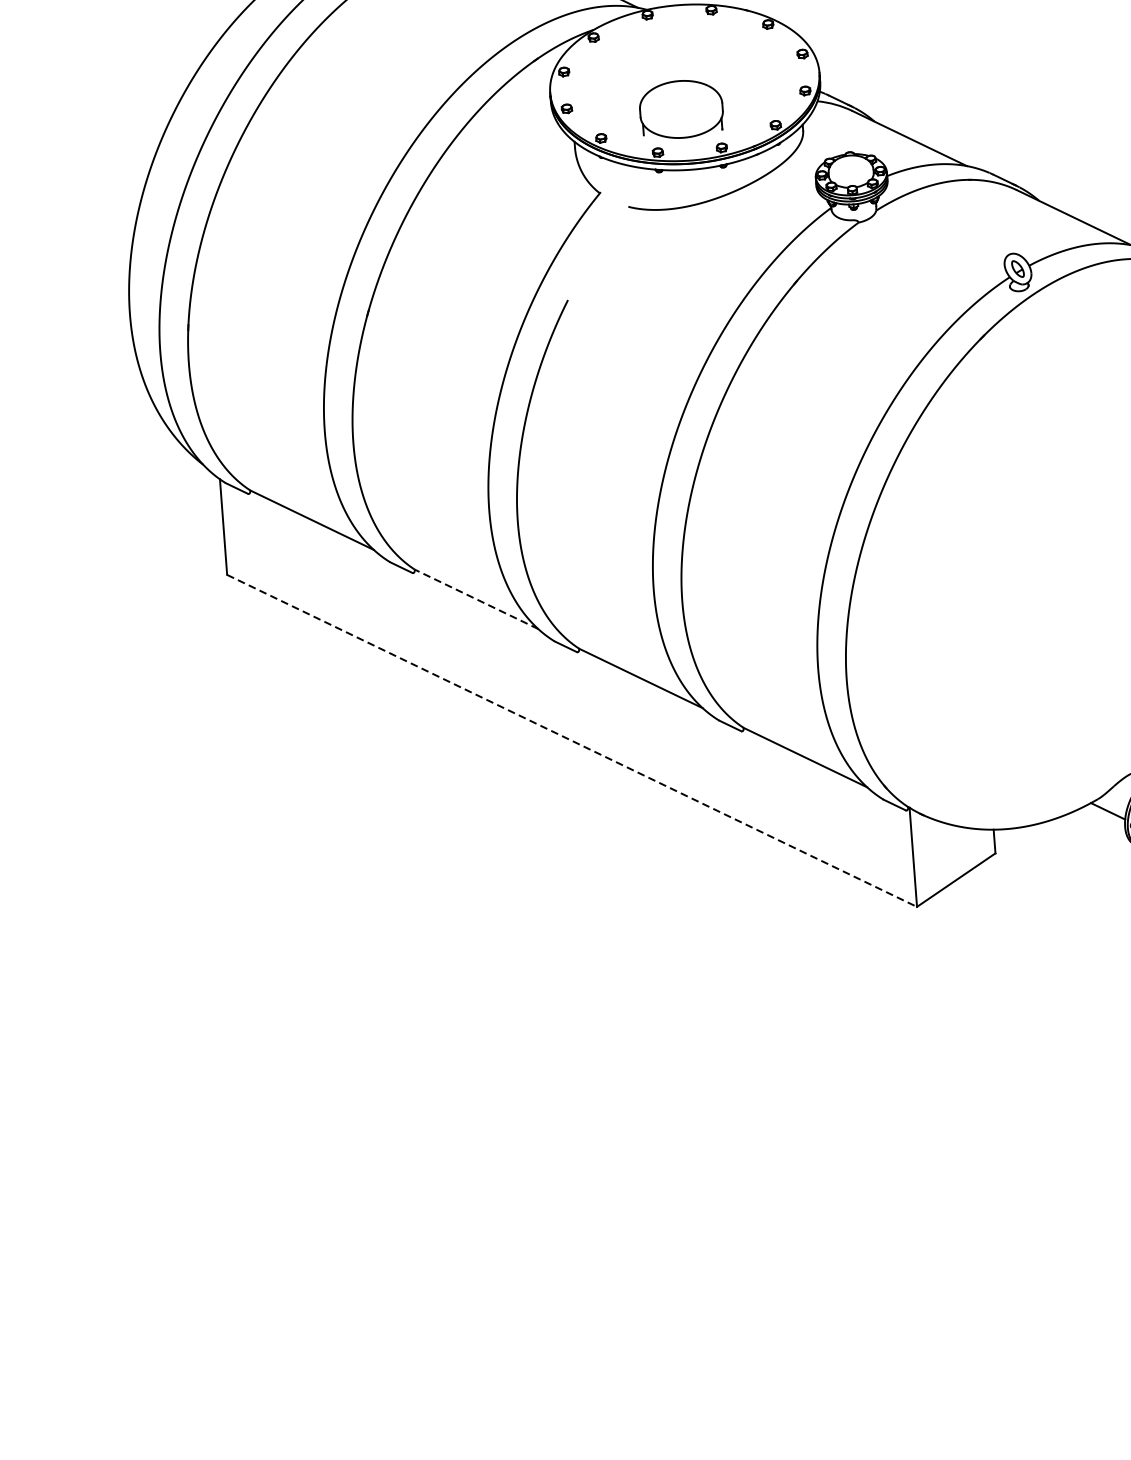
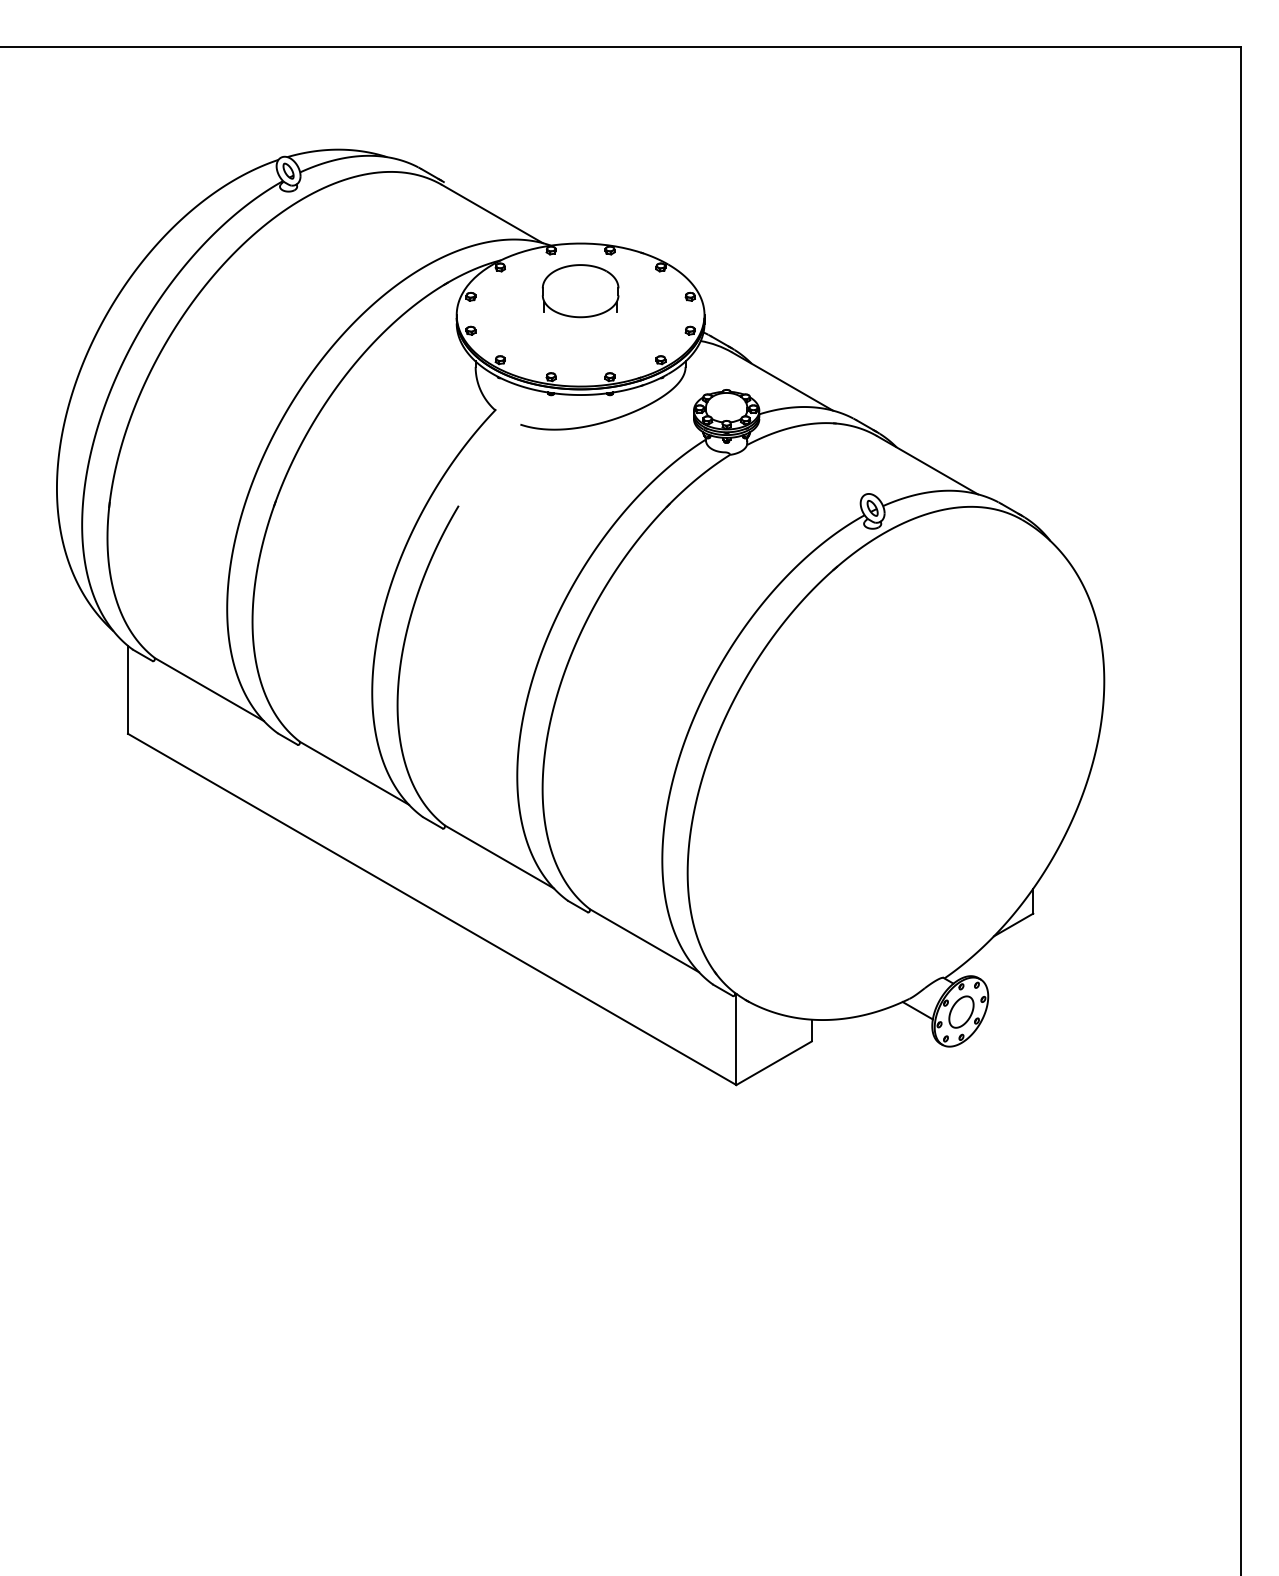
part: (681, 109) -> (580, 291), moved
line: (476, 599) -> (354, 773), dashed -> solid
line: (572, 740) -> (432, 909), dashed -> solid

